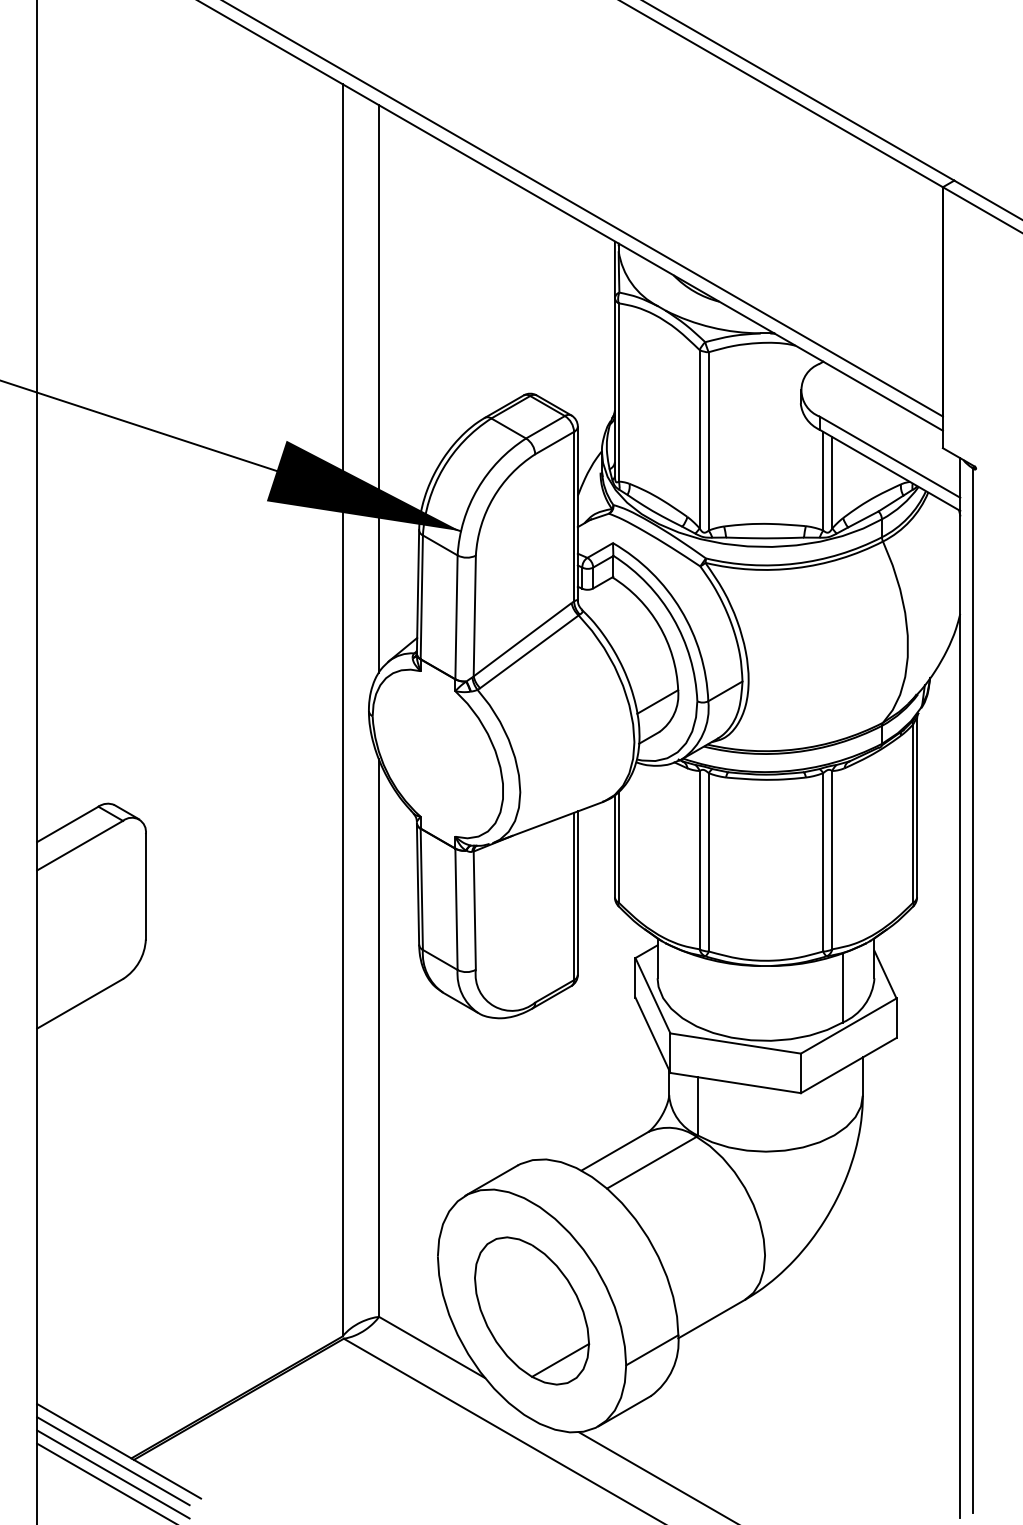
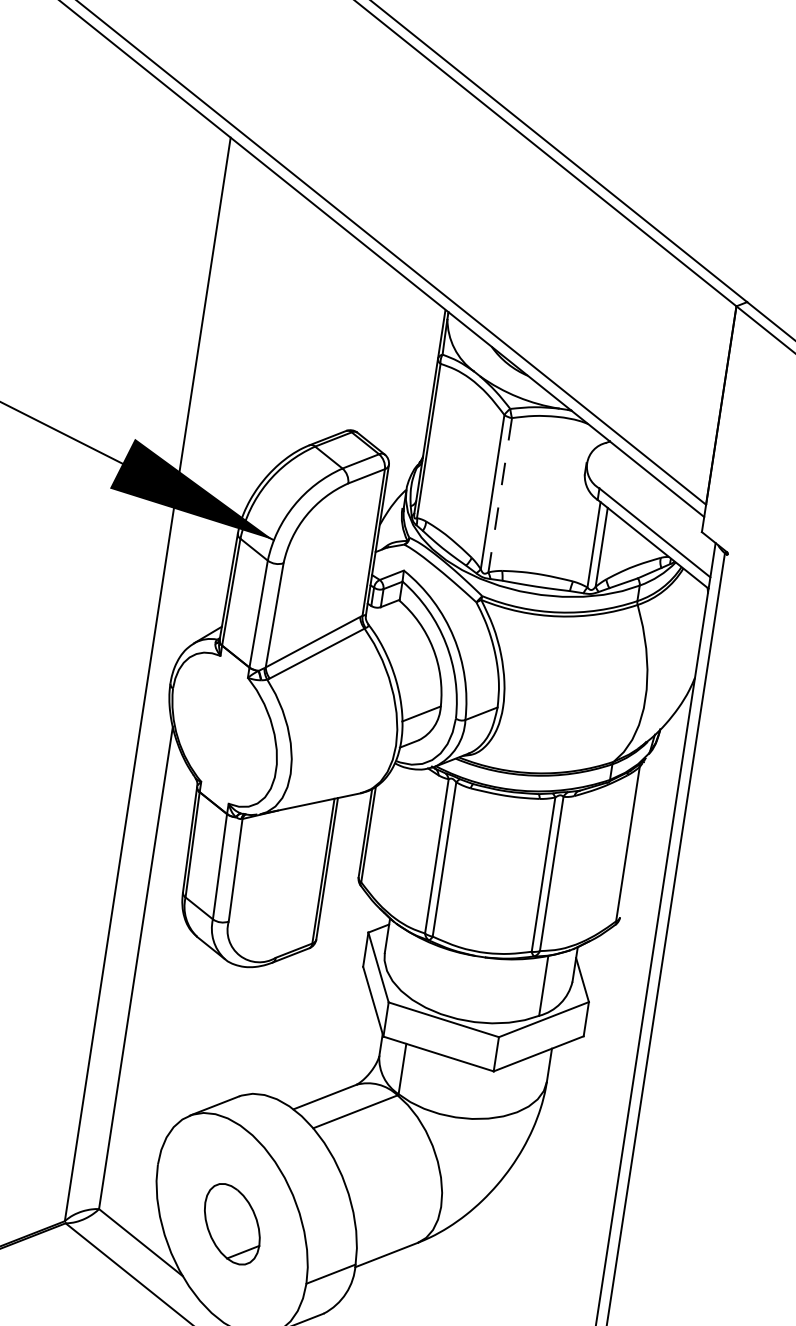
line: (379, 388) -> (222, 405), removed
line: (708, 441) -> (499, 495), solid -> dashed
line: (917, 808) -> (632, 840), removed
part: (532, 1310) -> (232, 1223), size x0.6

